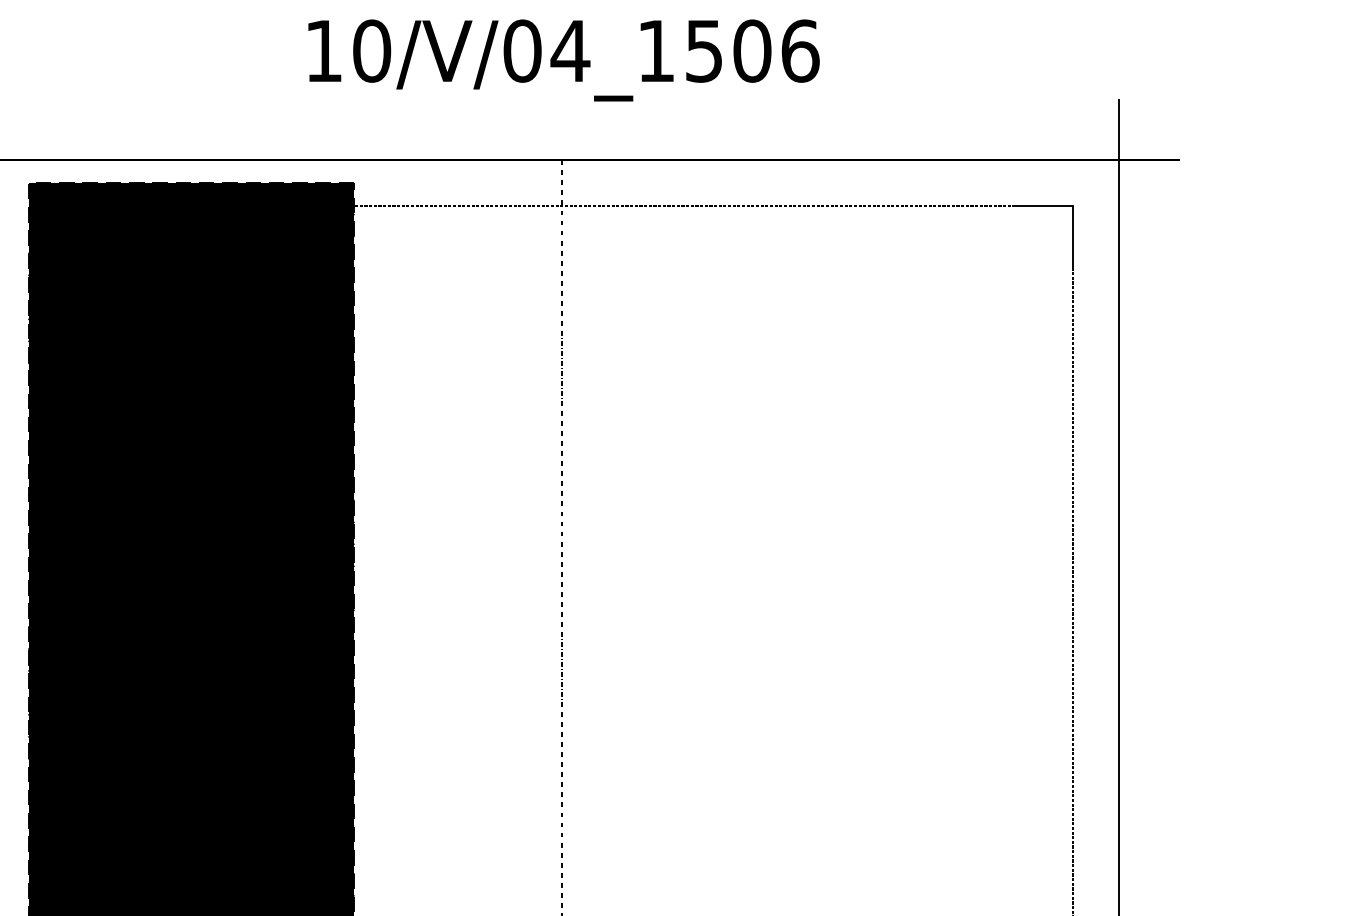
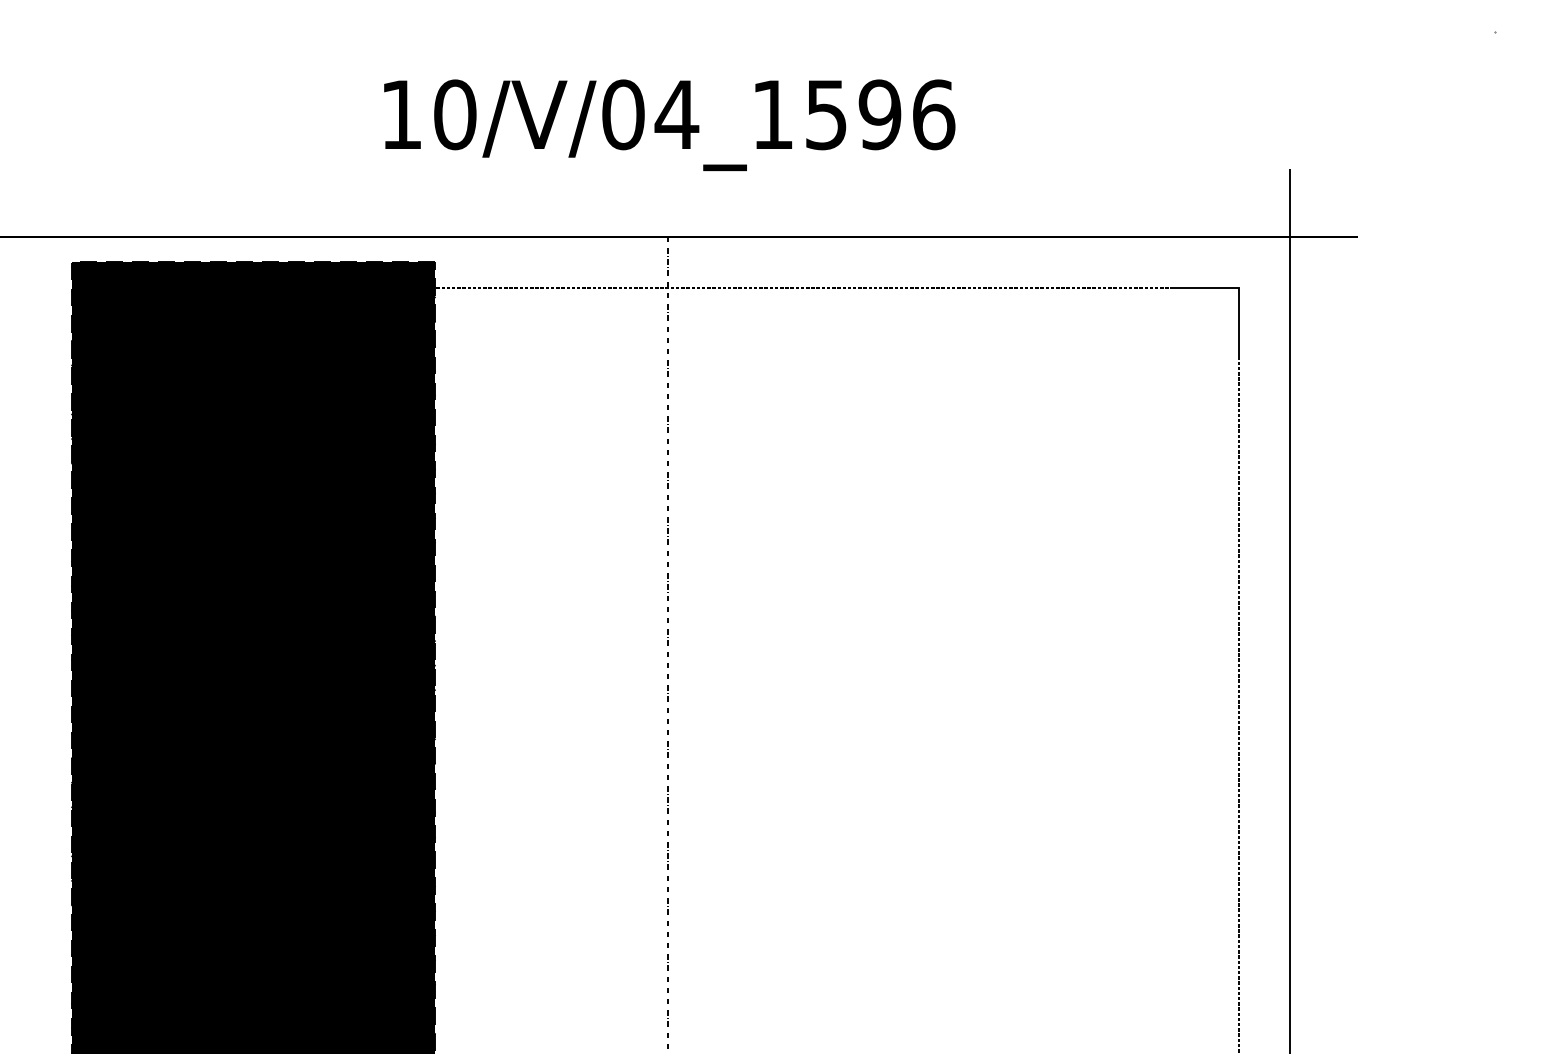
text: (751, 50) -> (879, 114), 10/V/04_1506 -> 10/V/04_1596

